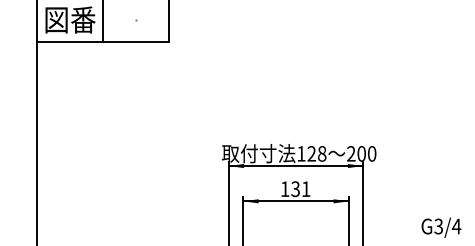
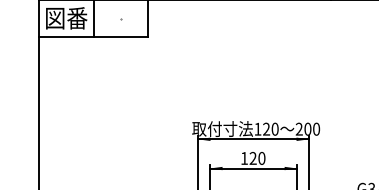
text: (322, 153) -> (275, 128), 128 -> 120
text: (300, 189) -> (257, 158), 131 -> 120

